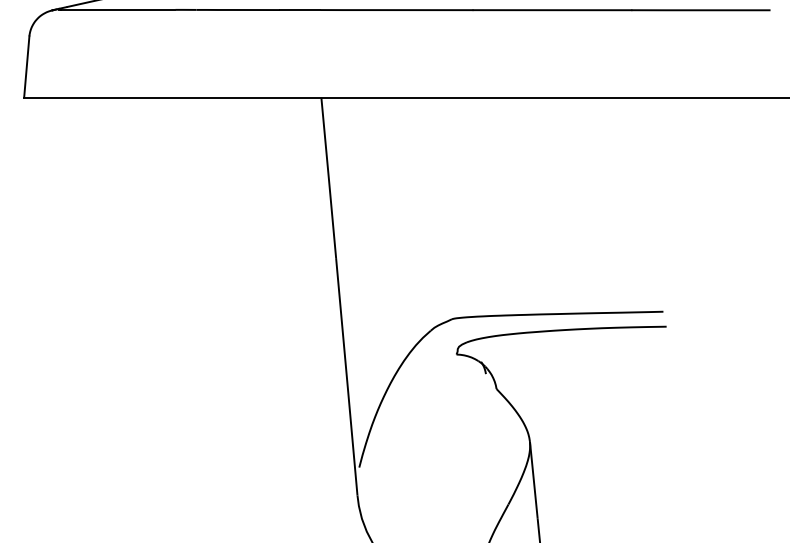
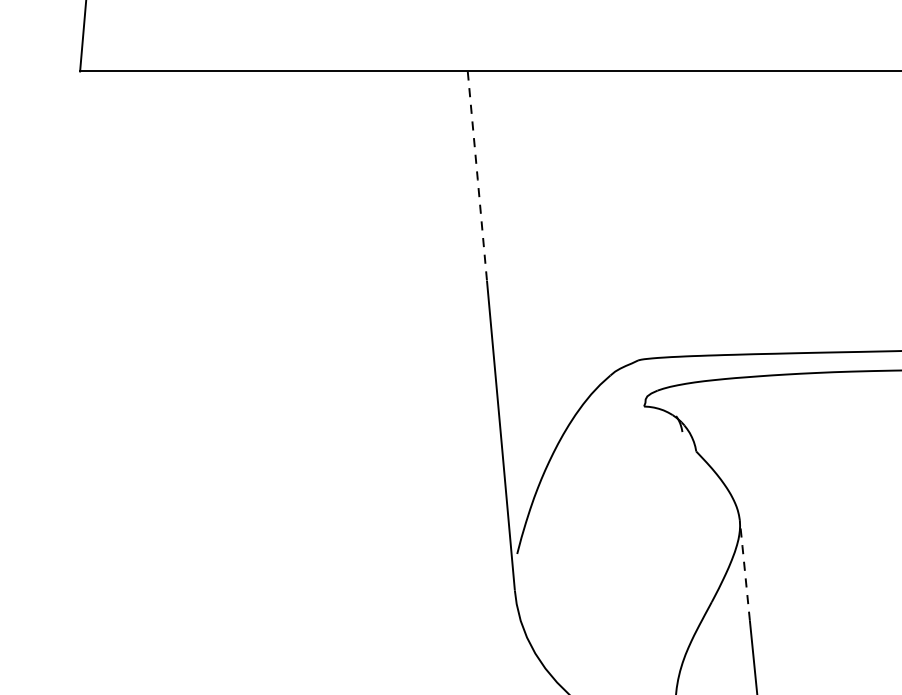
line: (328, 178) -> (477, 176), solid -> dashed
line: (533, 479) -> (744, 569), solid -> dashed

